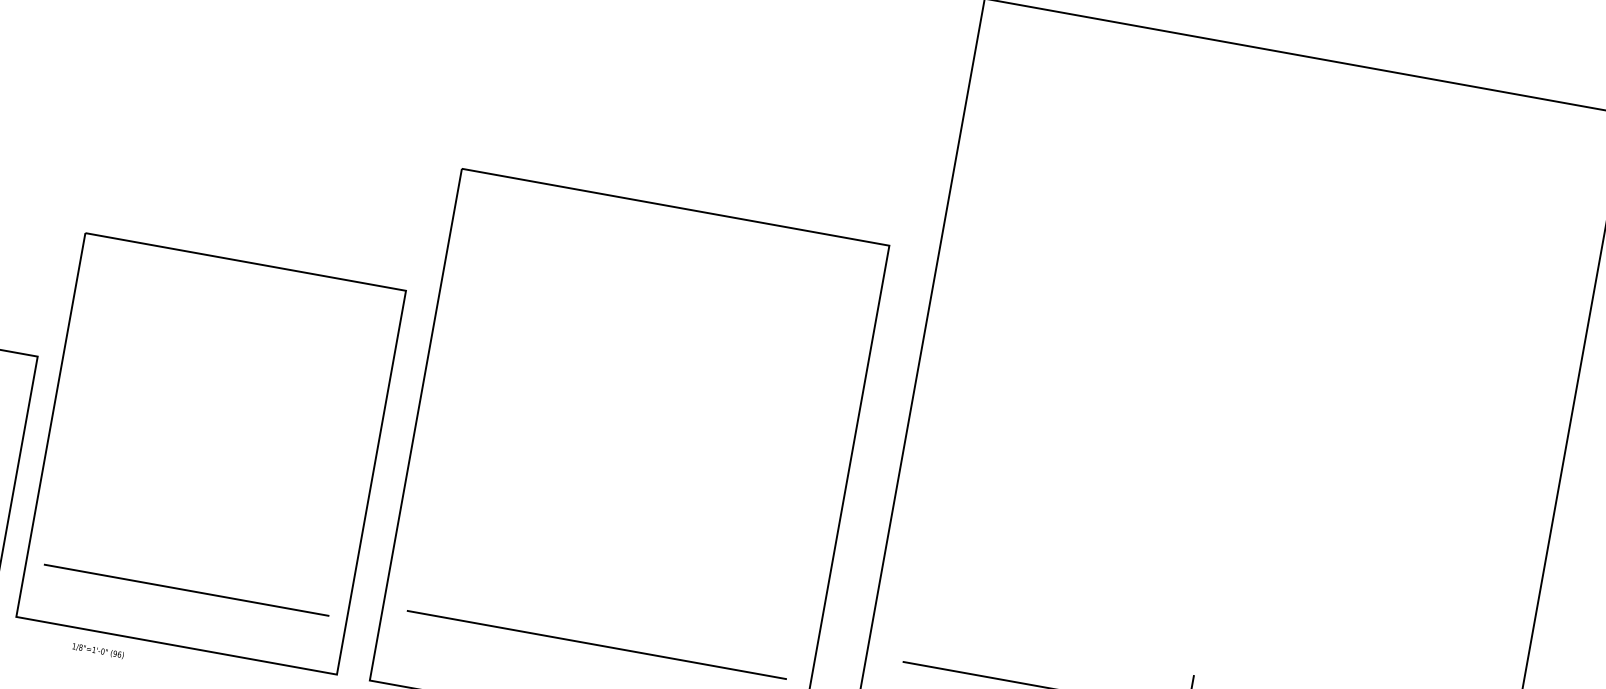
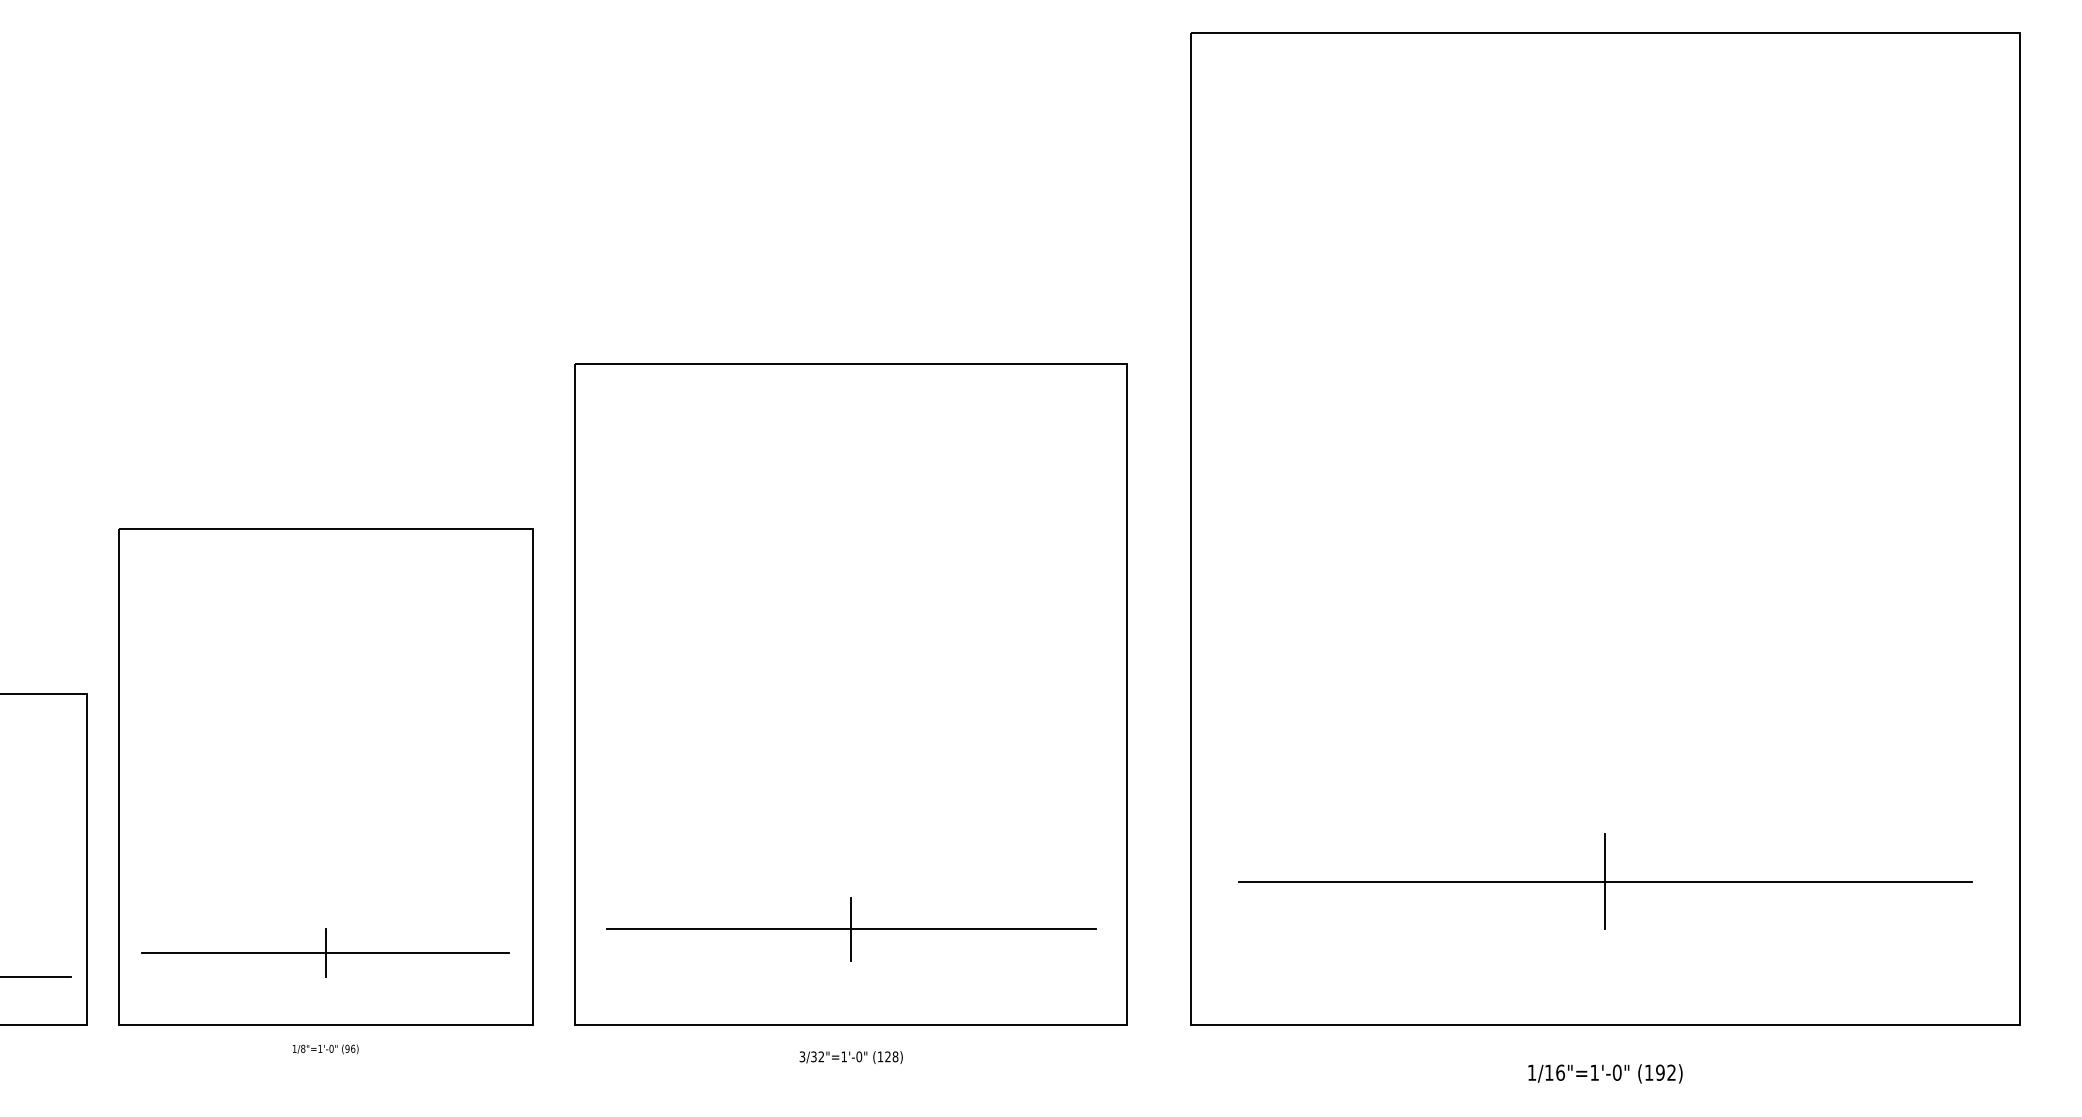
line: (186, 590) -> (325, 953), added
line: (597, 645) -> (851, 929), added
text: (98, 651) -> (325, 1049), moved

